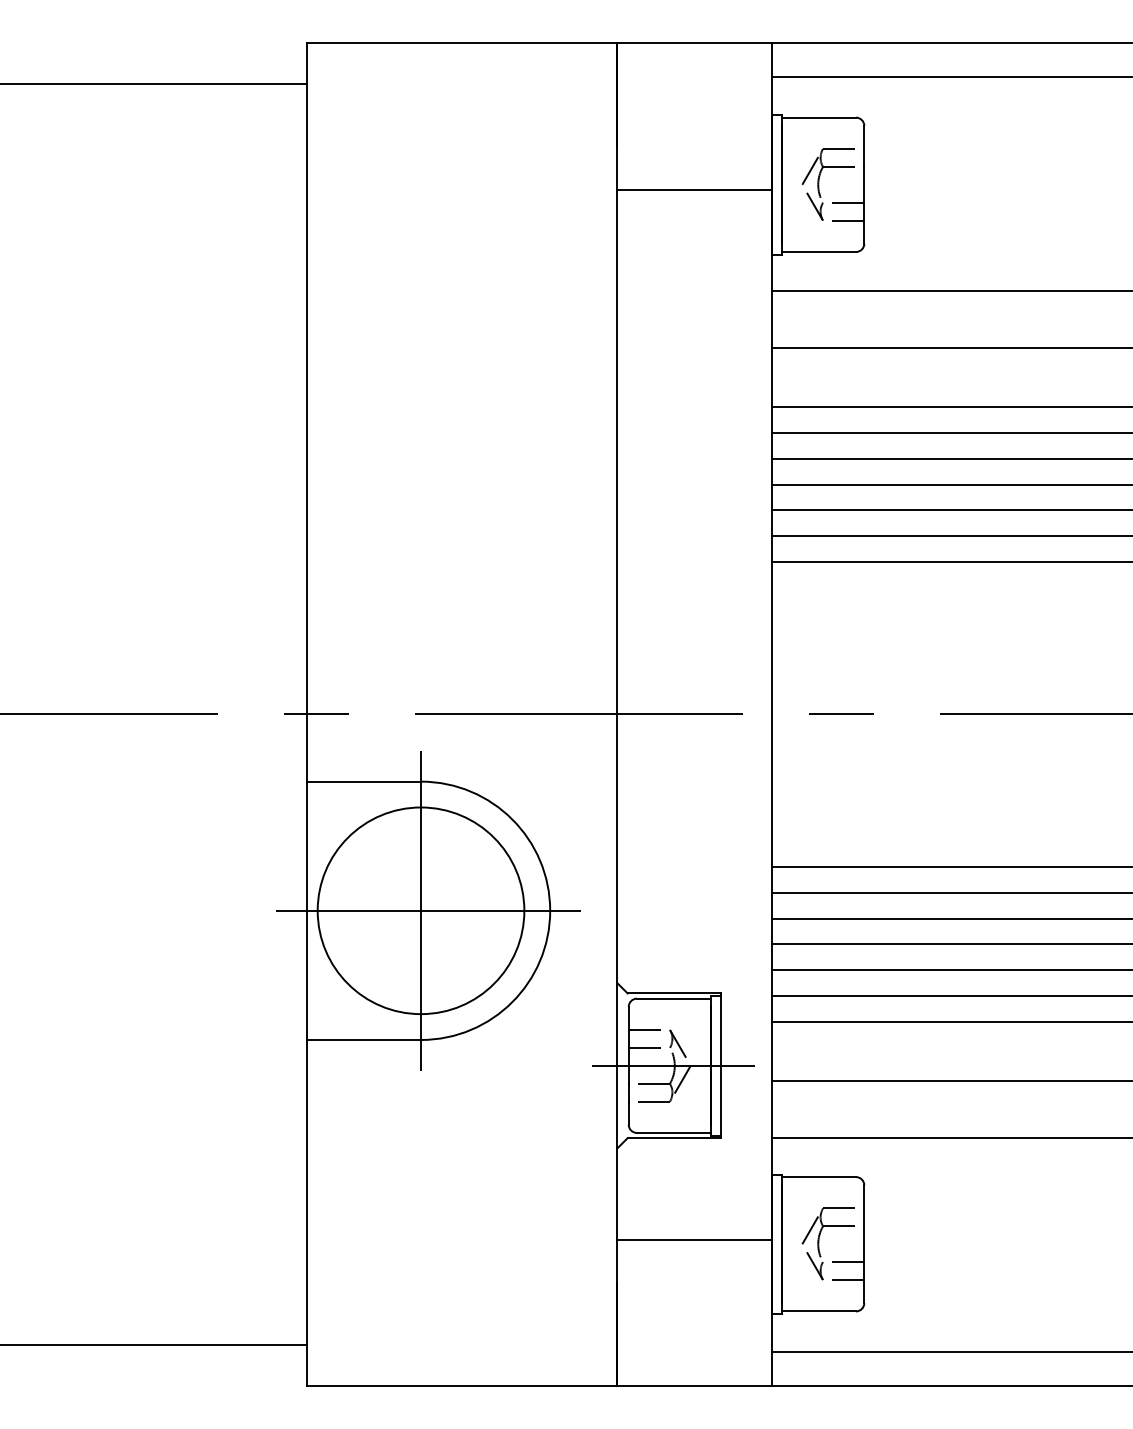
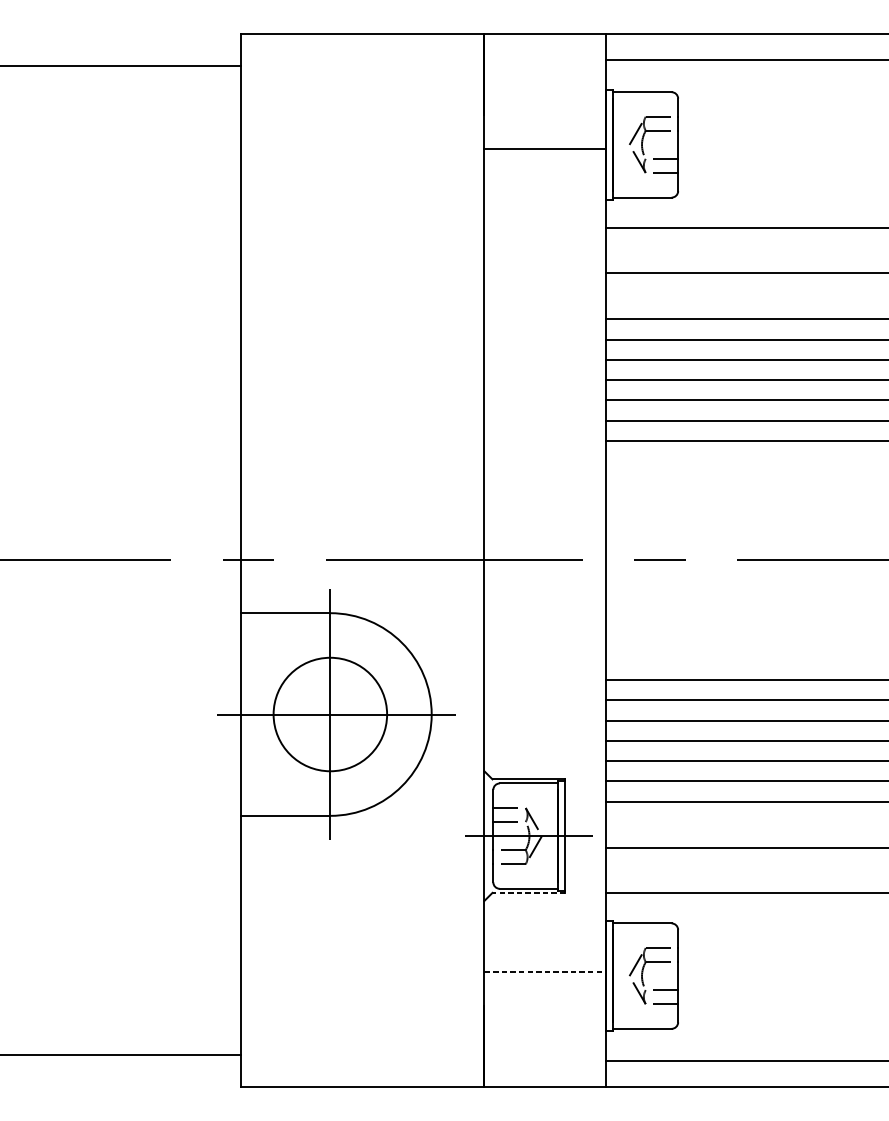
circle: (420, 910) -> (329, 714), size x0.7
line: (673, 1138) -> (528, 893), solid -> dashed
line: (695, 1239) -> (545, 972), solid -> dashed

